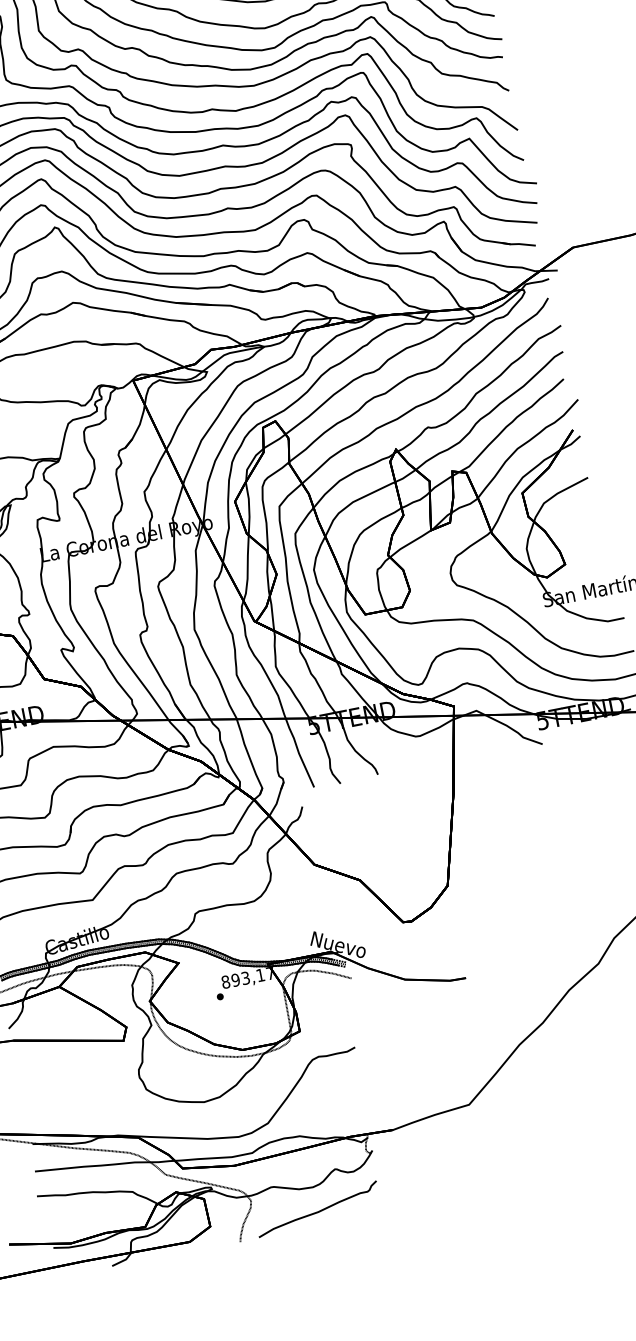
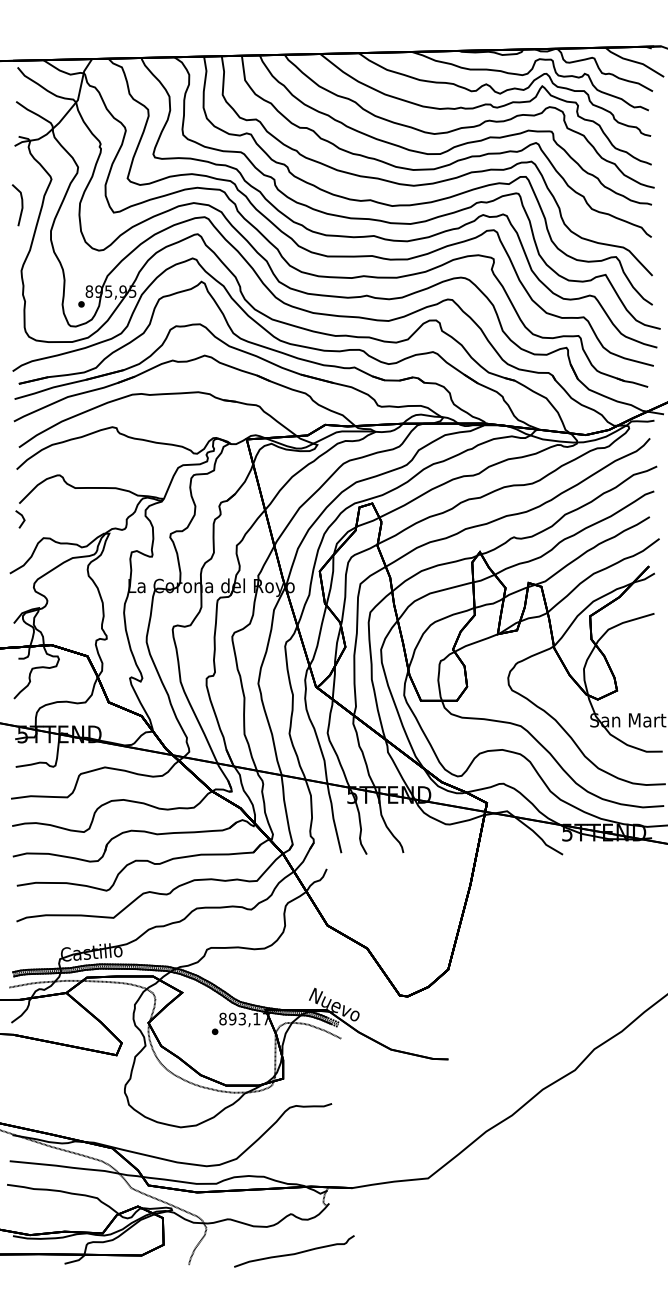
curve: (319, 1210) -> (295, 1252), moved

